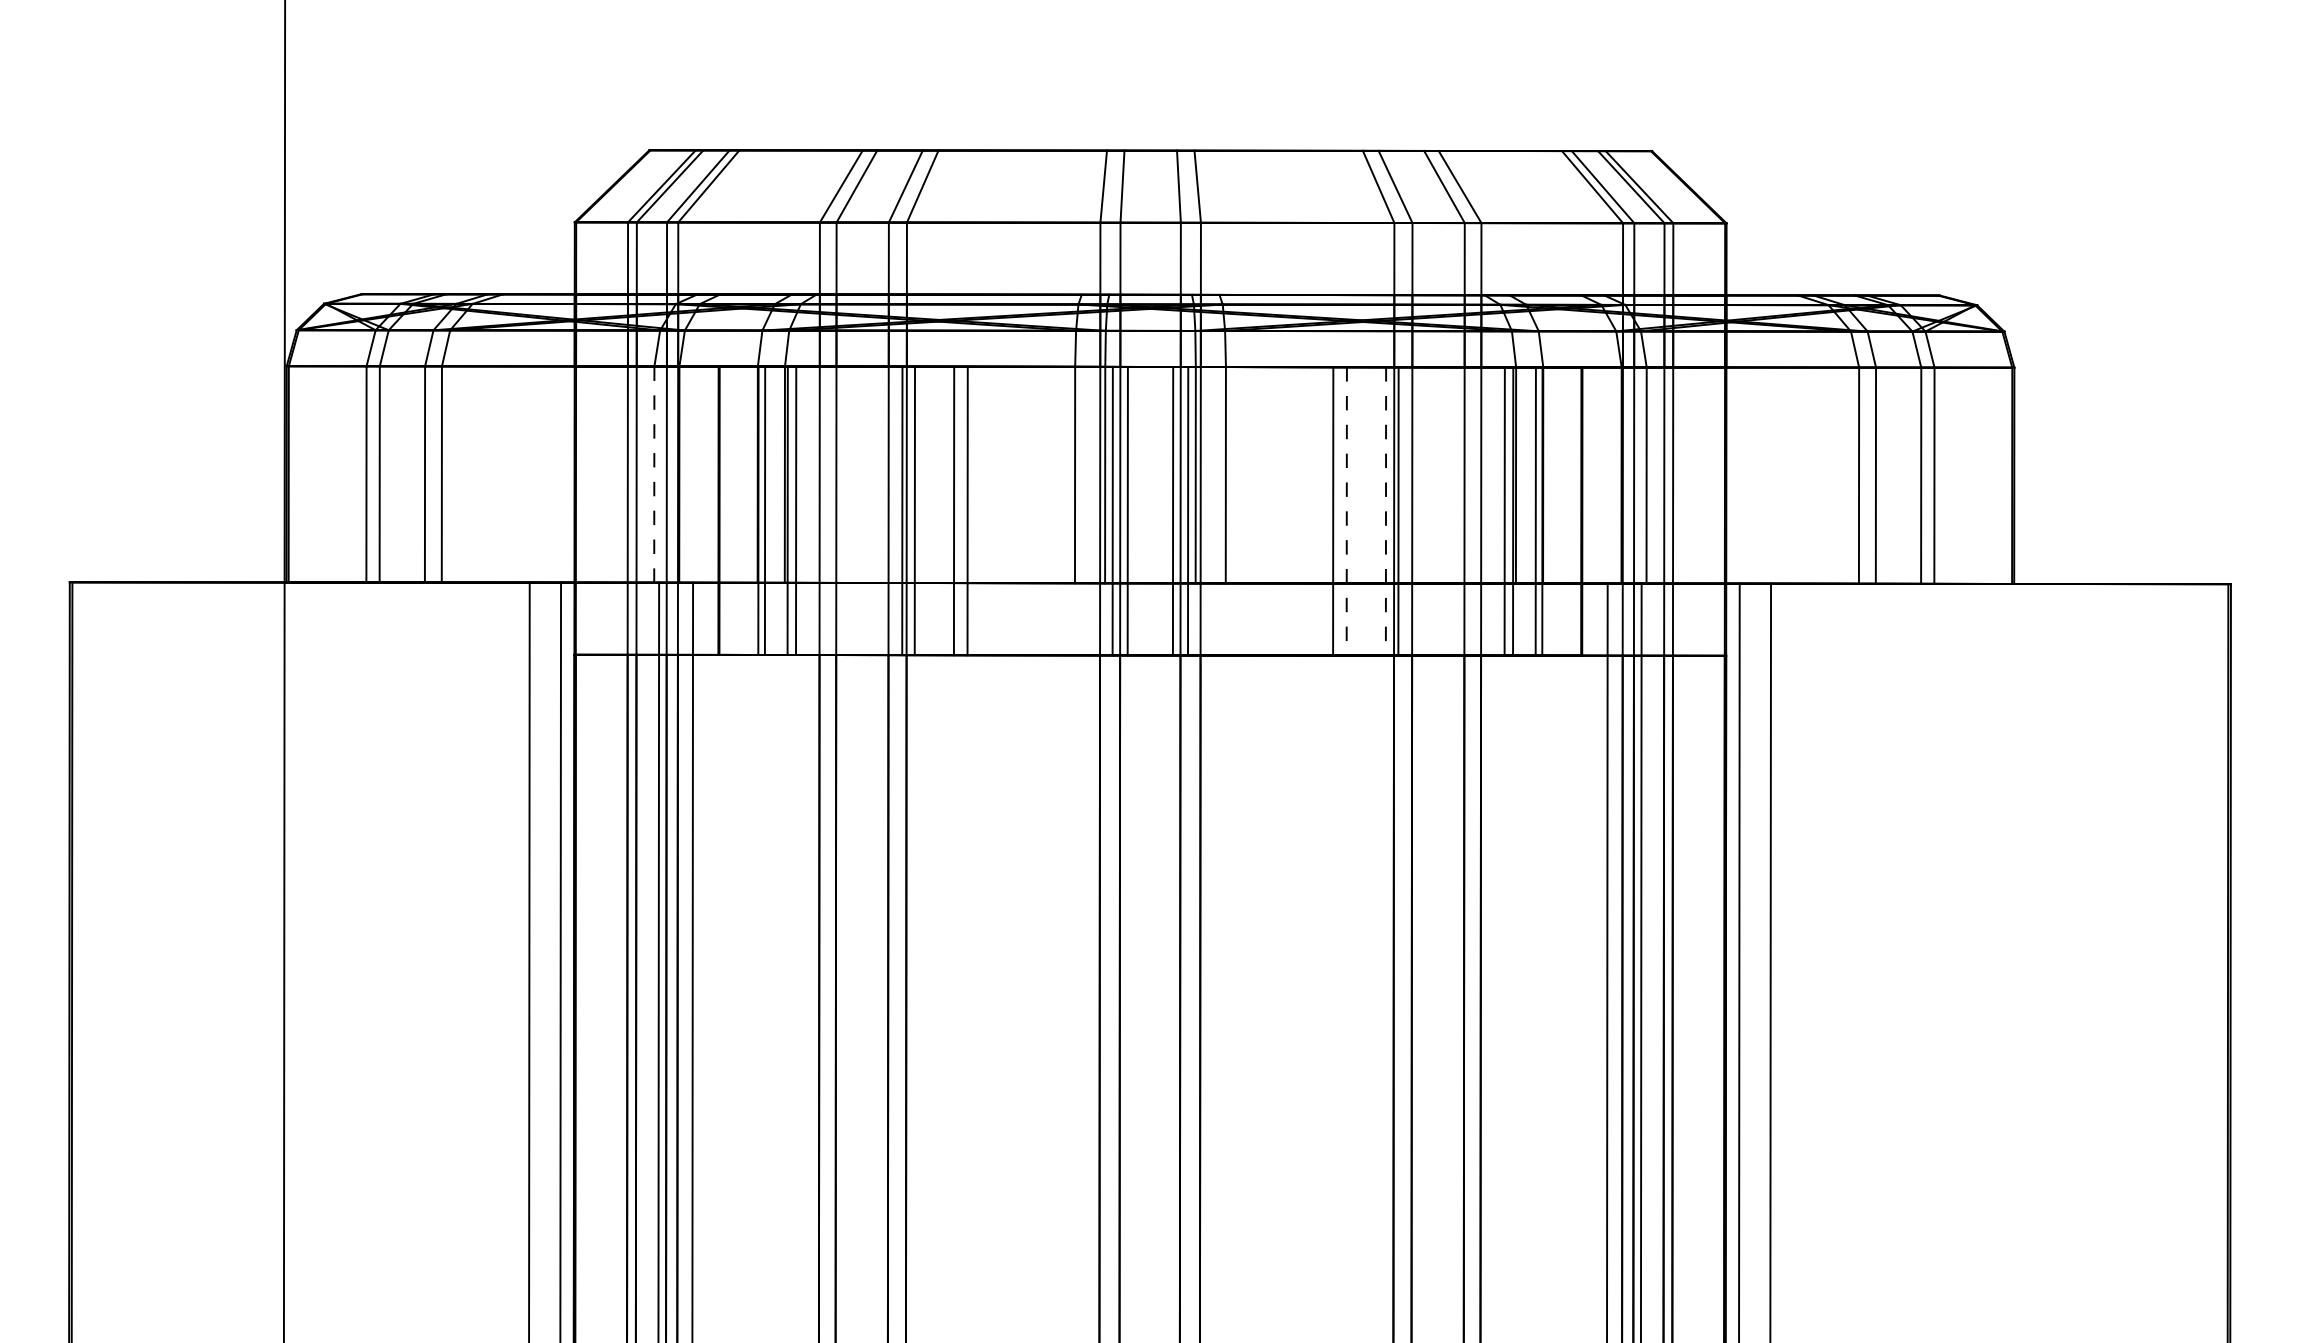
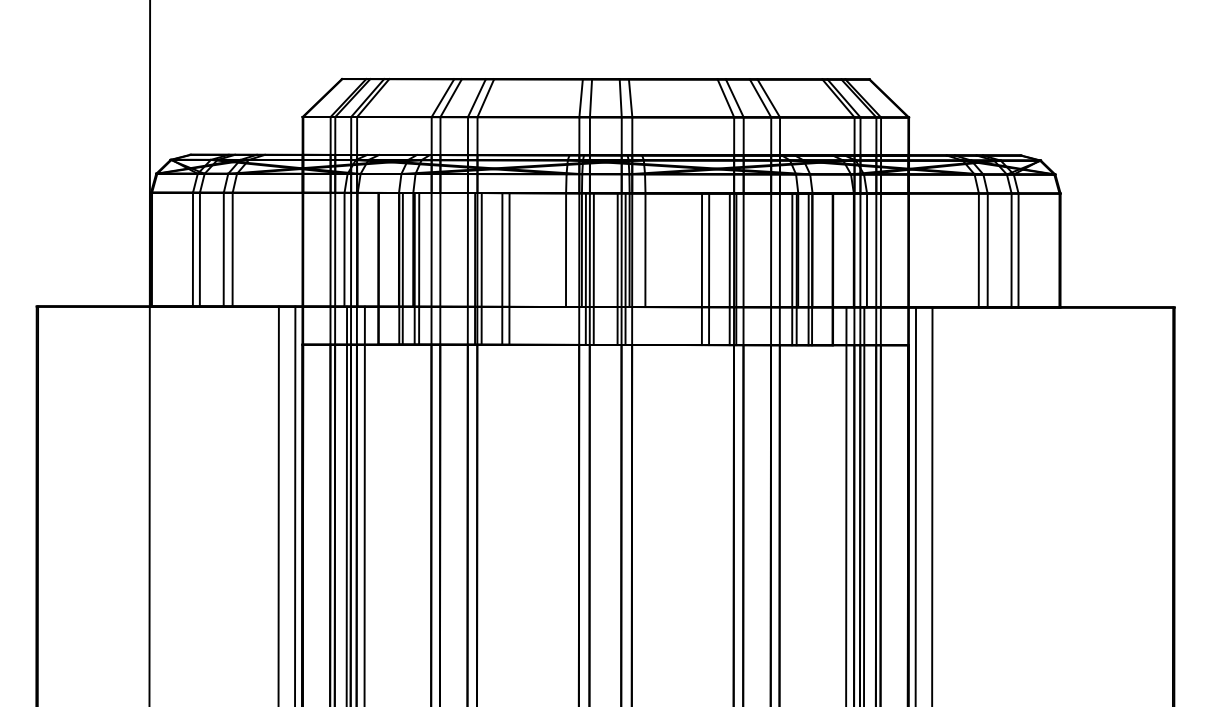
line: (654, 473) -> (344, 249), dashed -> solid
line: (1347, 511) -> (709, 269), dashed -> solid
line: (1385, 511) -> (729, 269), dashed -> solid

